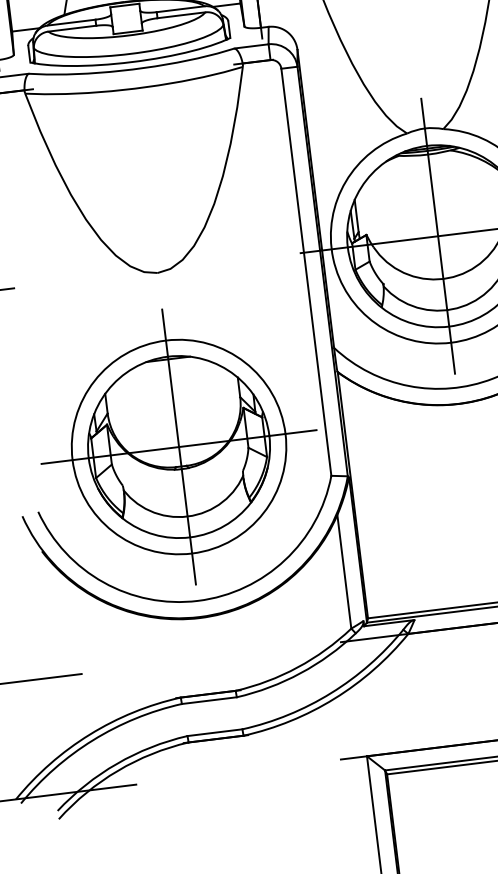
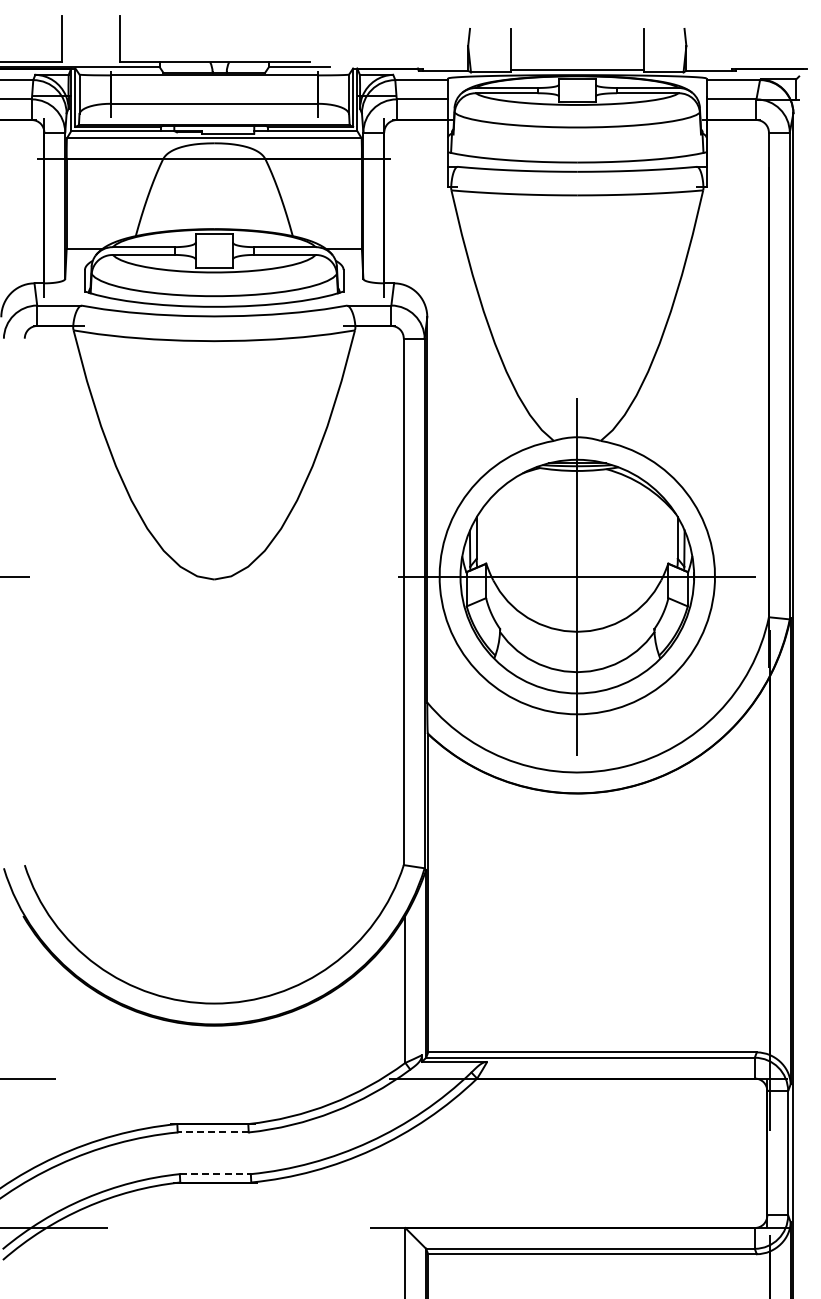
part: (178, 447) -> (213, 804), removed
line: (209, 700) -> (213, 1132), solid -> dashed
line: (215, 732) -> (215, 1174), solid -> dashed

